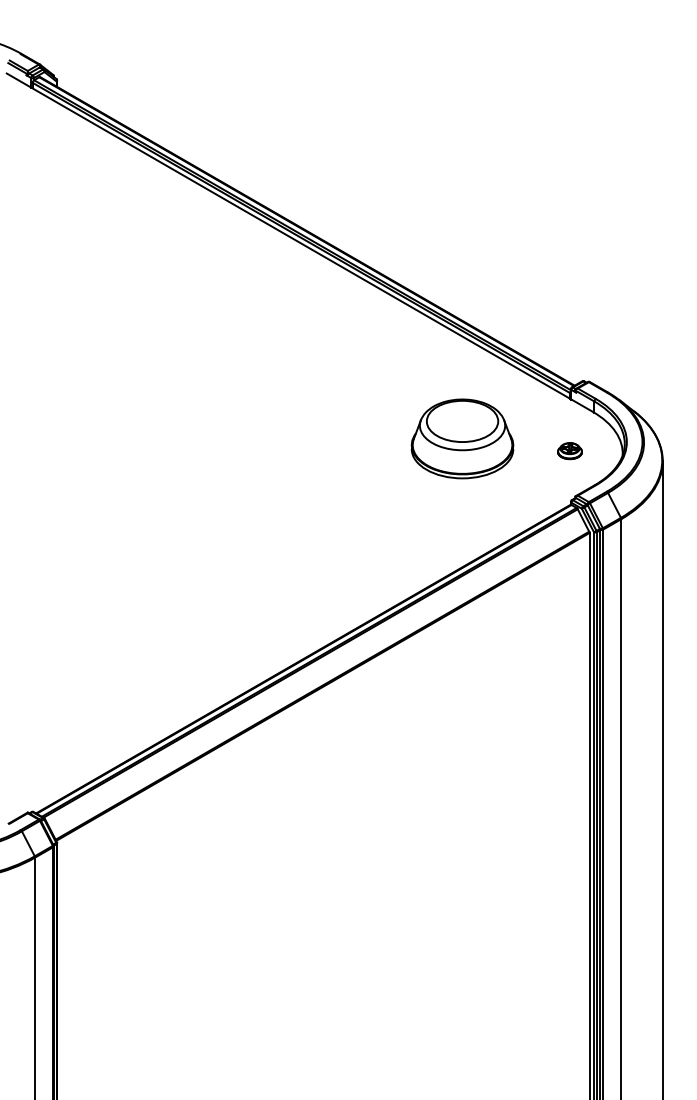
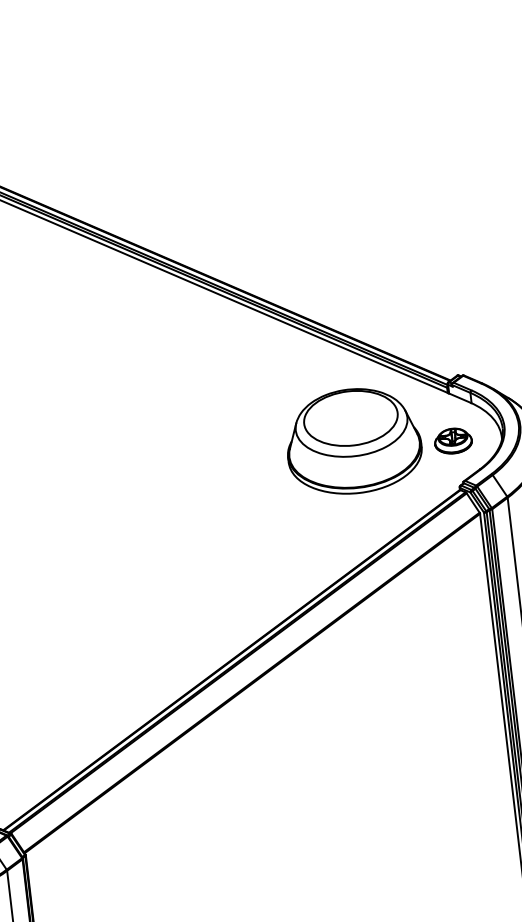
part: (462, 438) -> (353, 440), size x1.43
part: (569, 450) -> (452, 440), size x1.67

